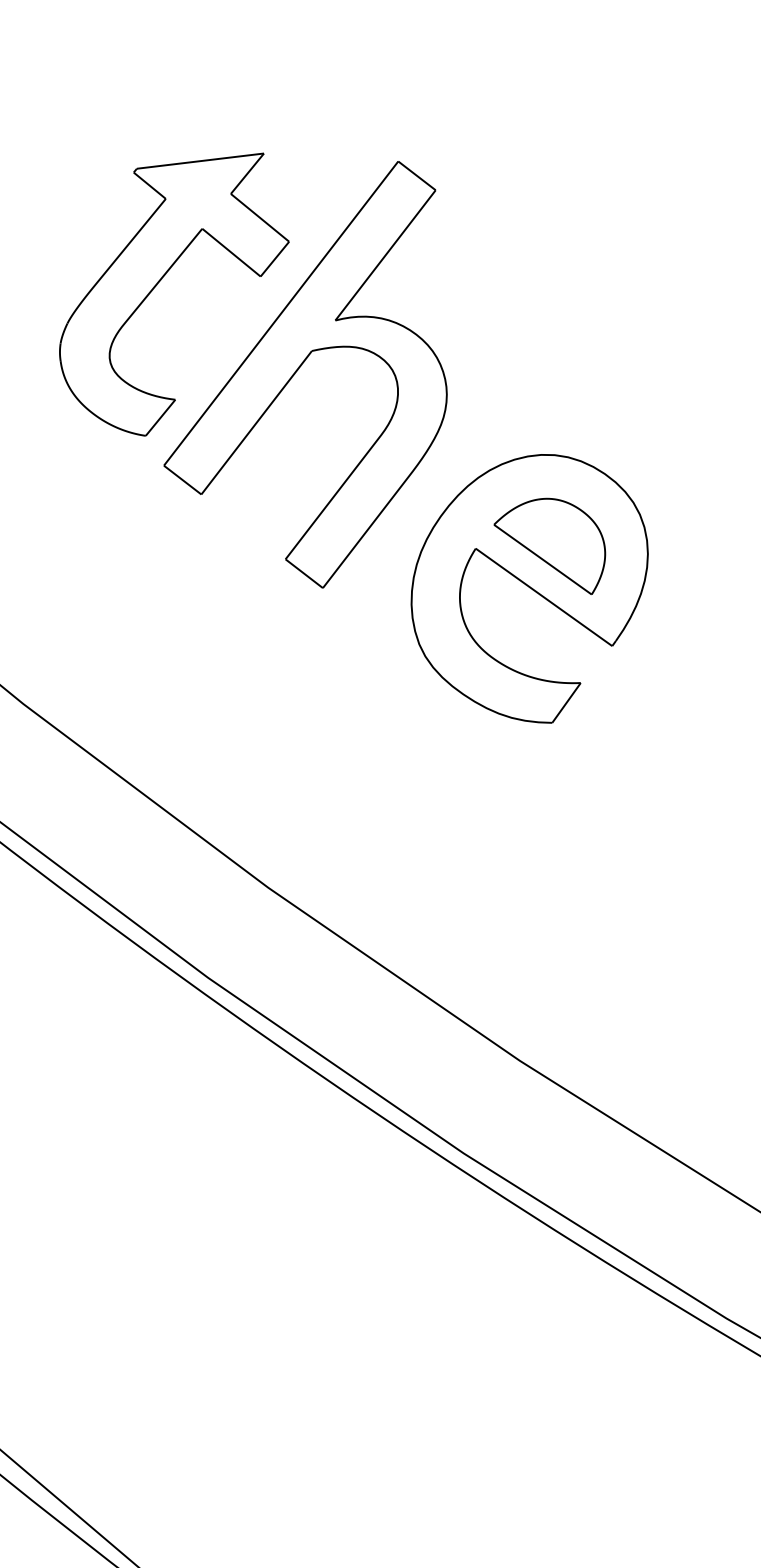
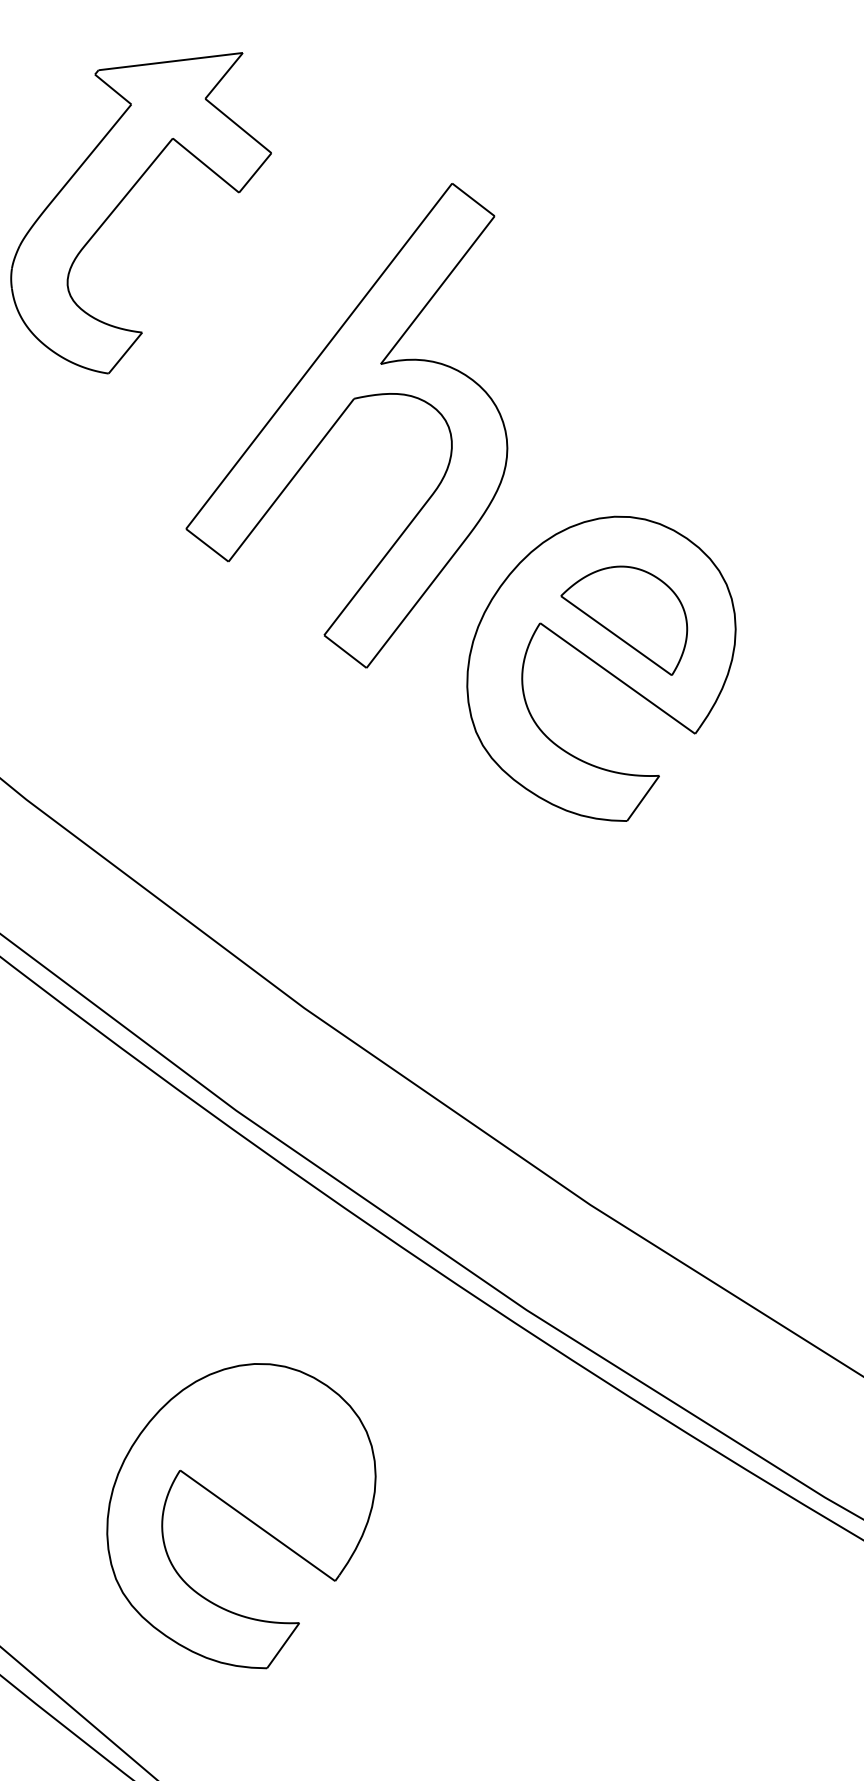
part: (161, 280) -> (126, 197), moved
part: (212, 1334) -> (241, 1515), added

